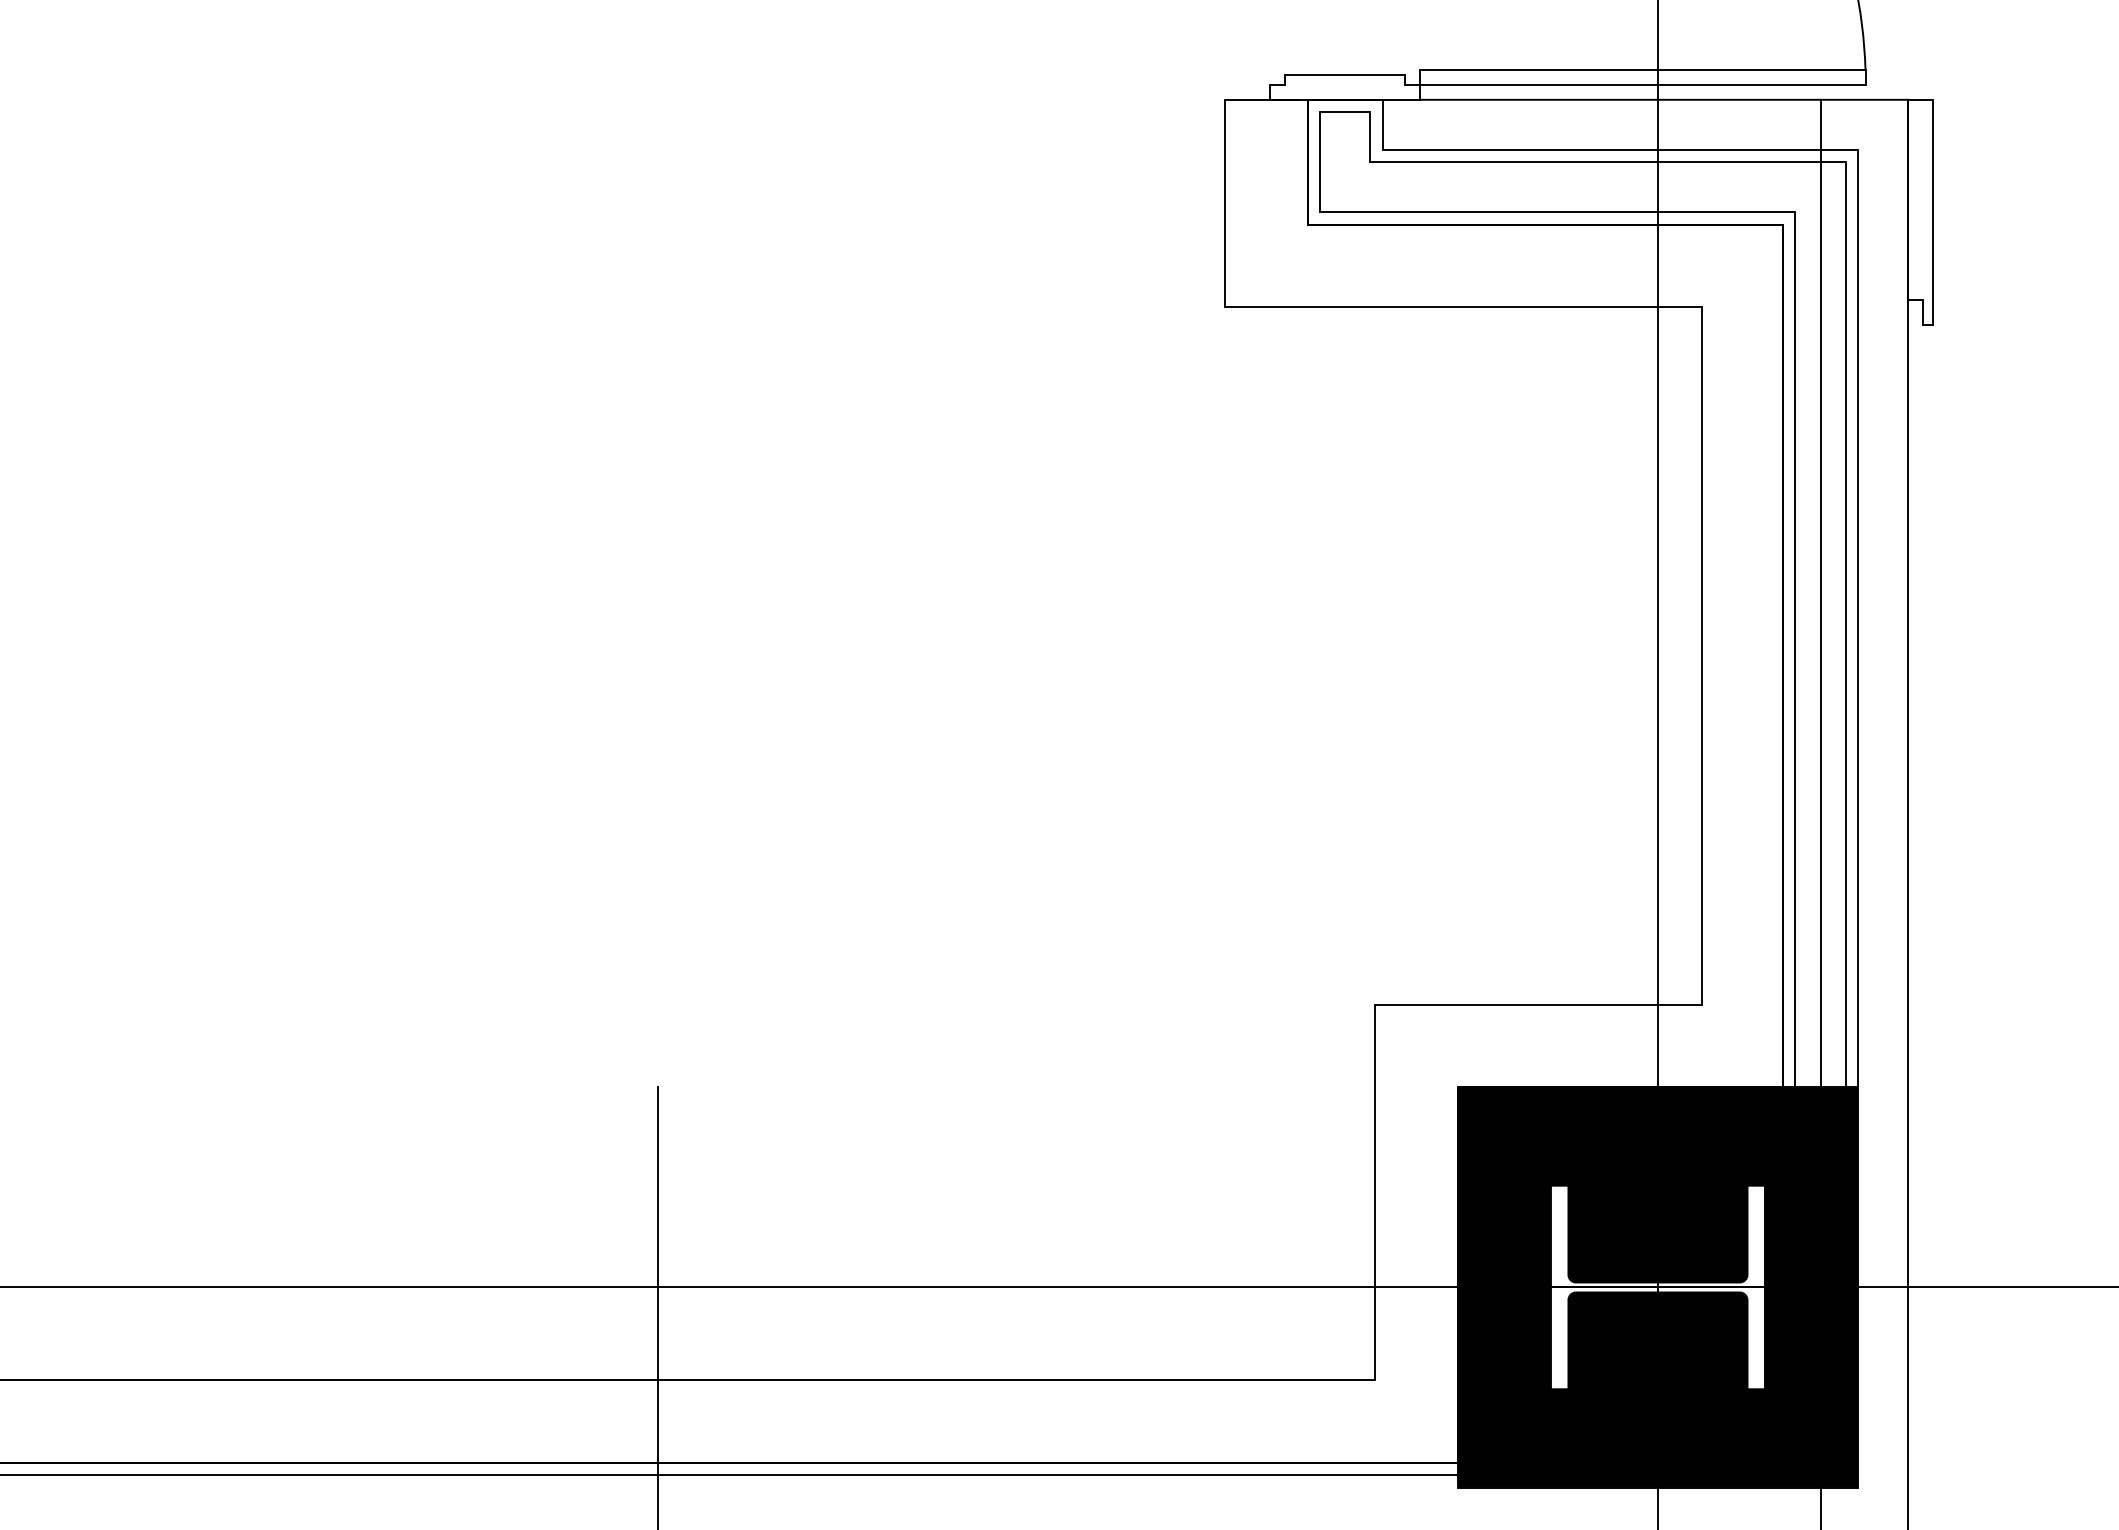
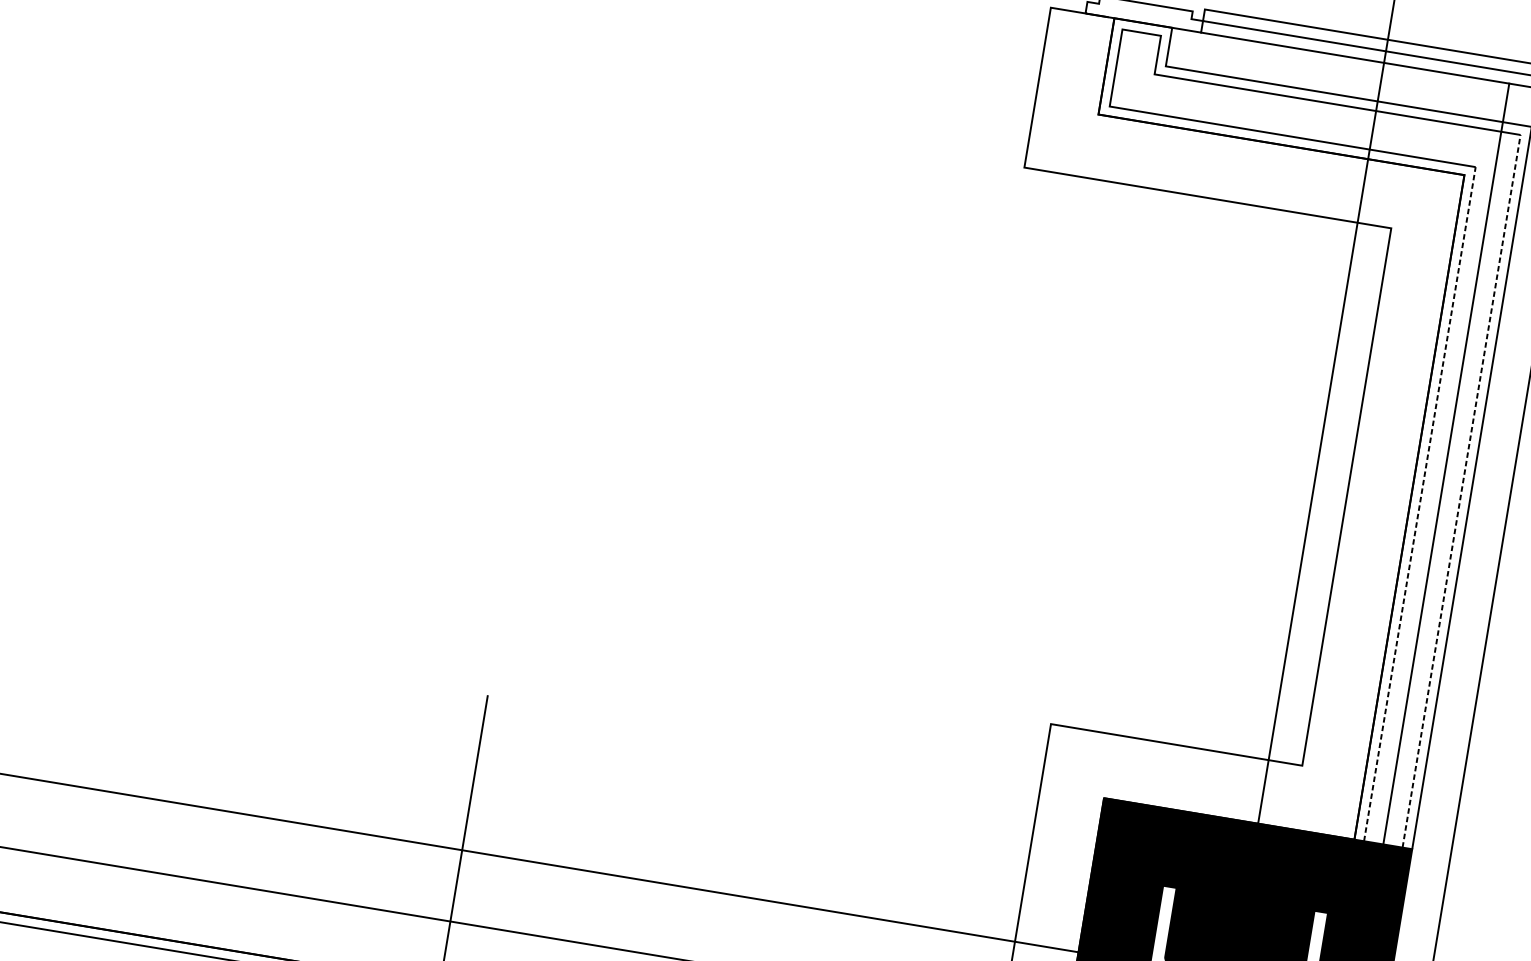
line: (1845, 624) -> (1461, 490), solid -> dashed
line: (1795, 649) -> (1419, 503), solid -> dashed

